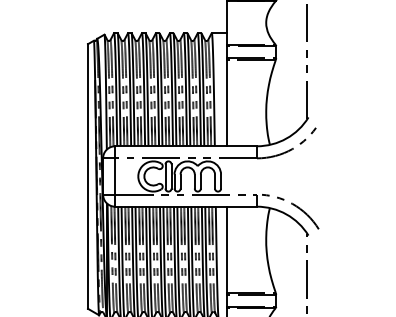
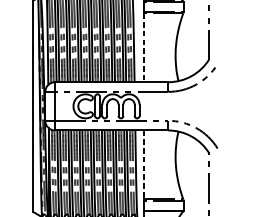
line: (226, 103) -> (143, 48), solid -> dashed
line: (226, 250) -> (143, 165), solid -> dashed

